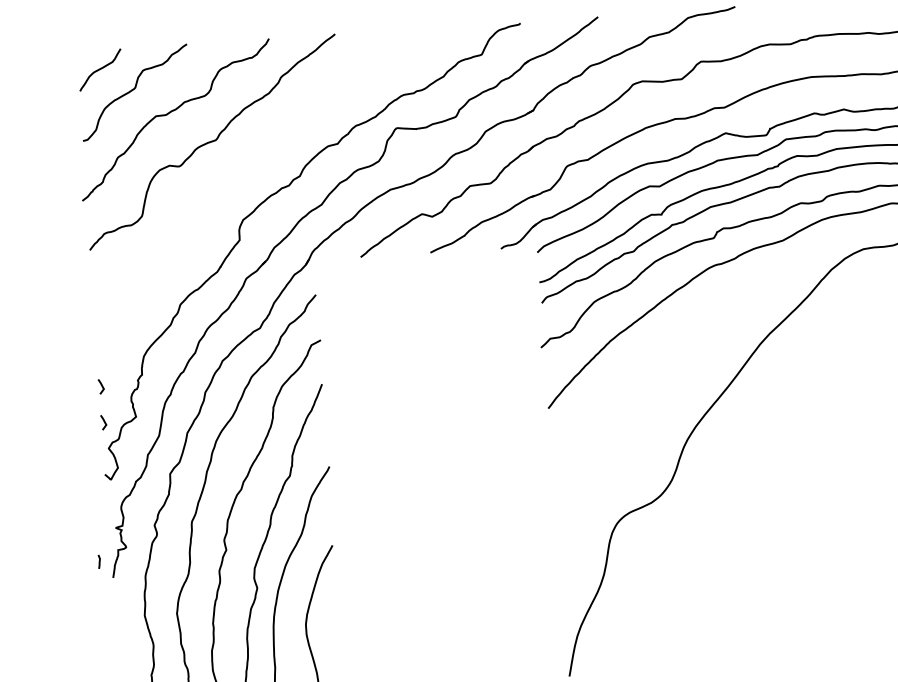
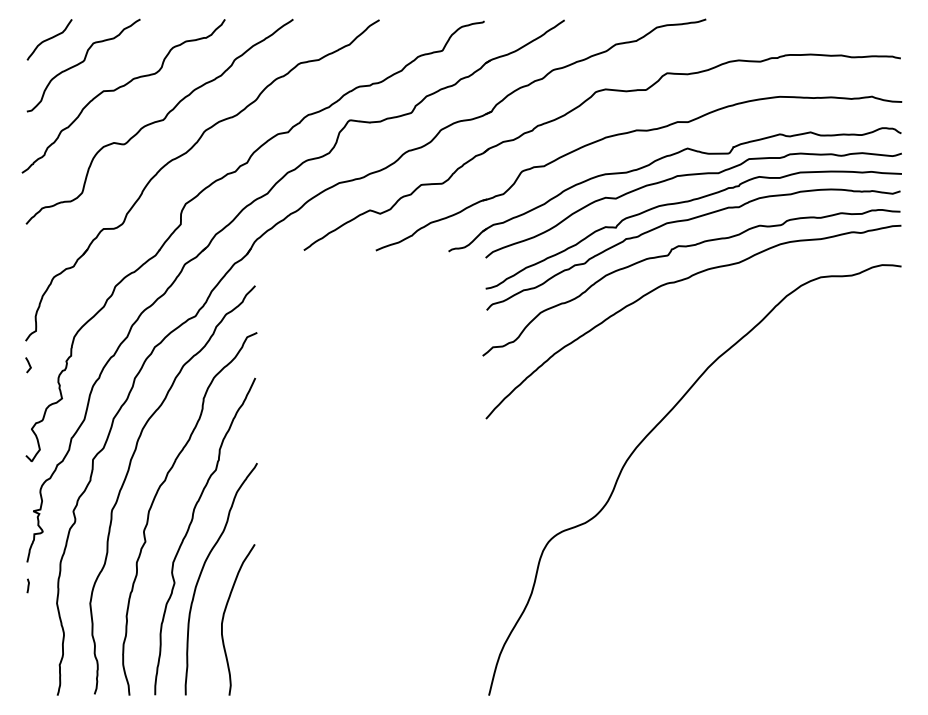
part: (239, 172) -> (185, 154), added
line: (103, 422) -> (28, 402), removed
line: (98, 561) -> (27, 585), moved

